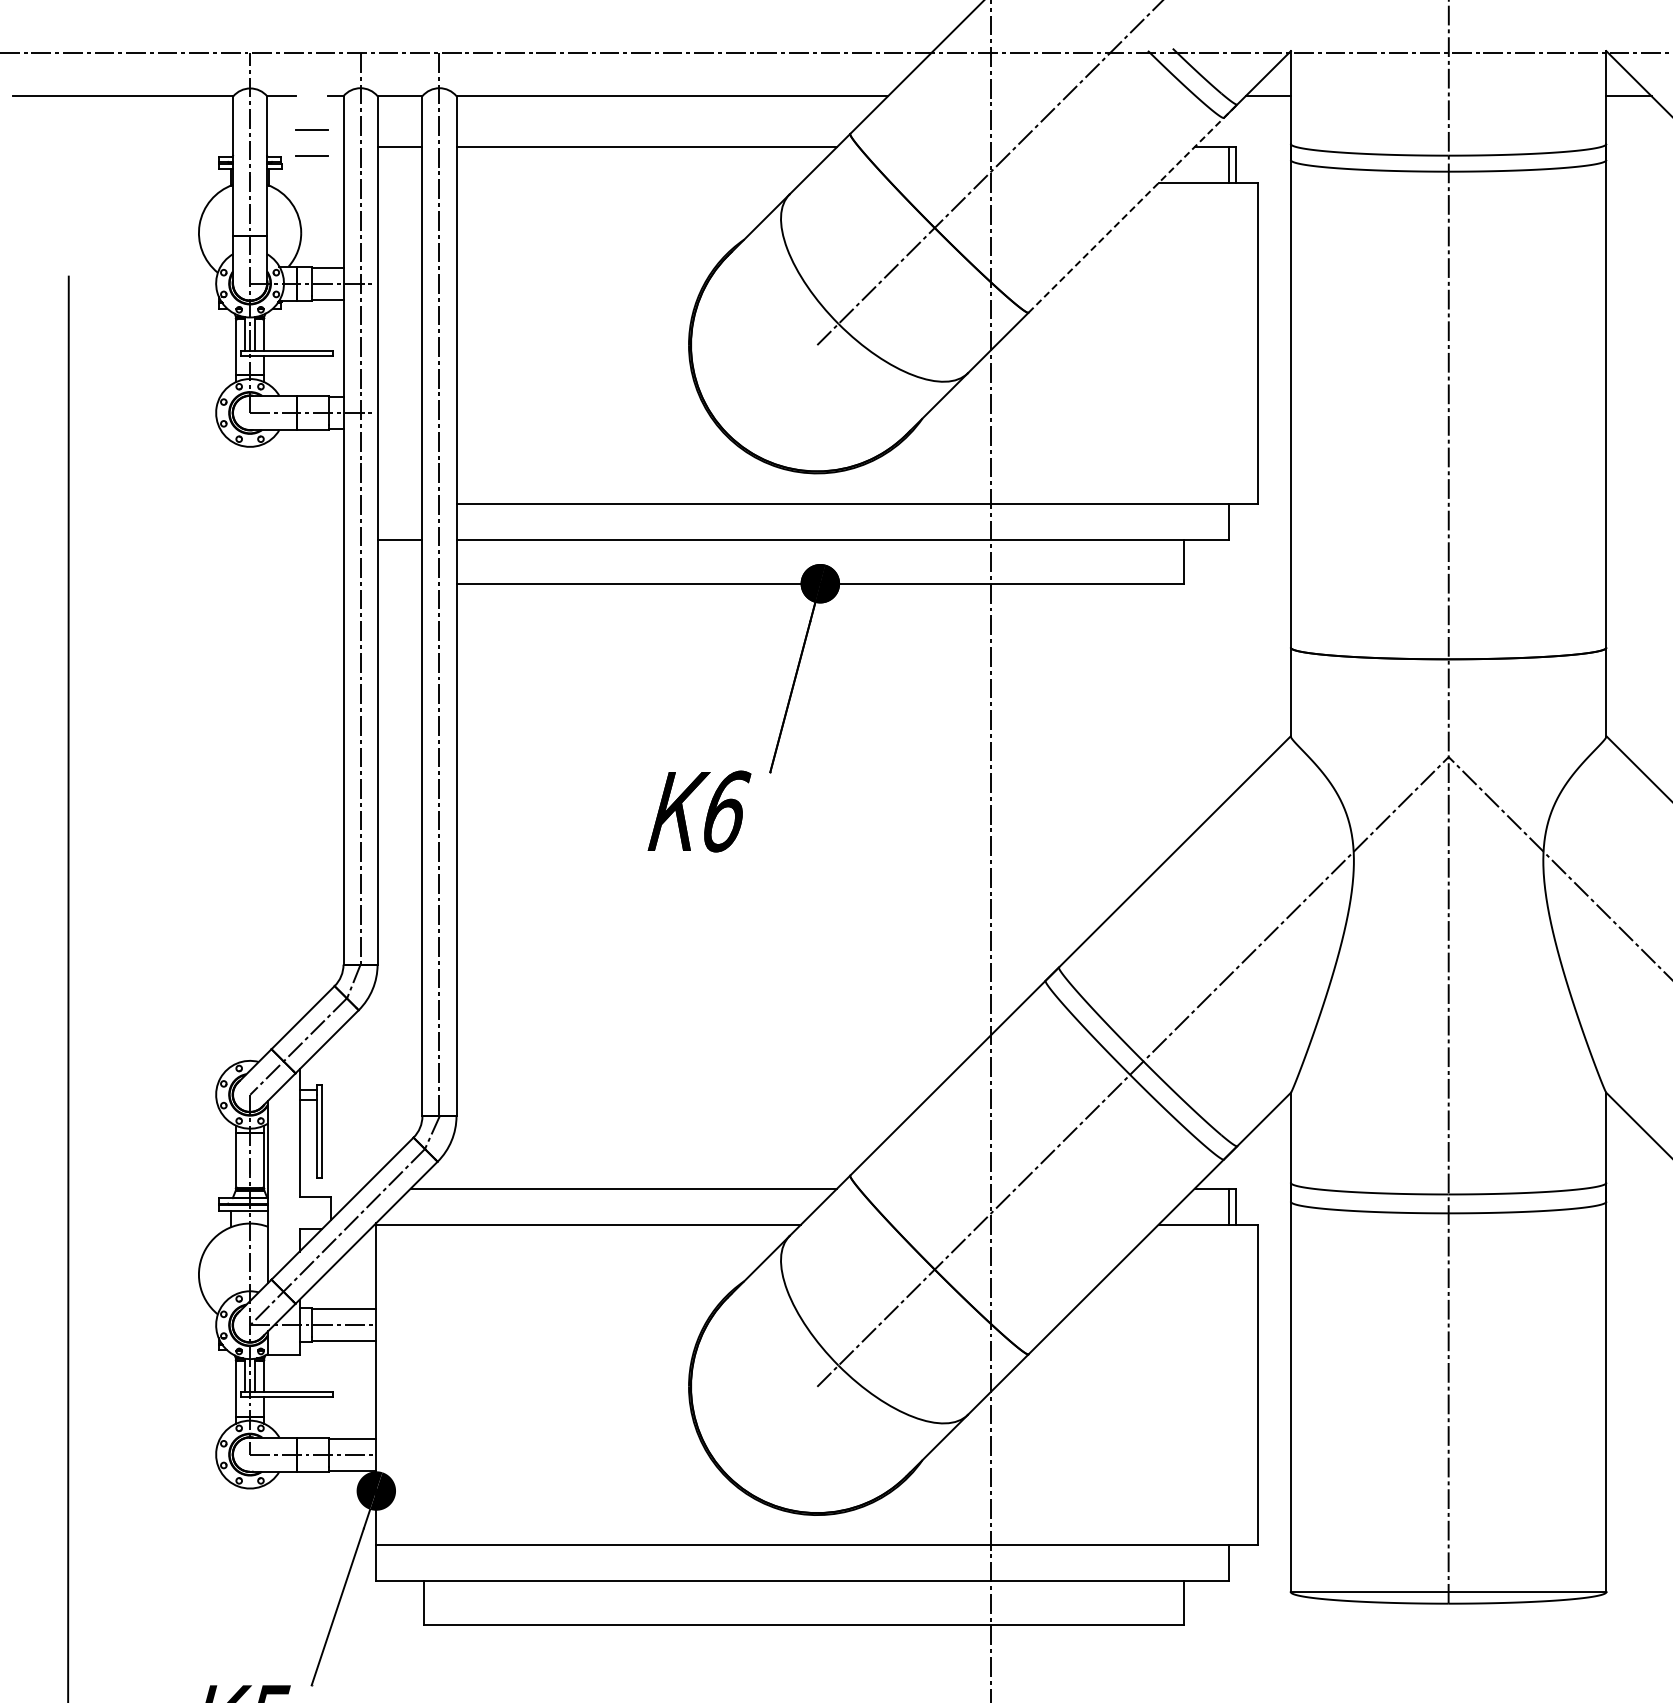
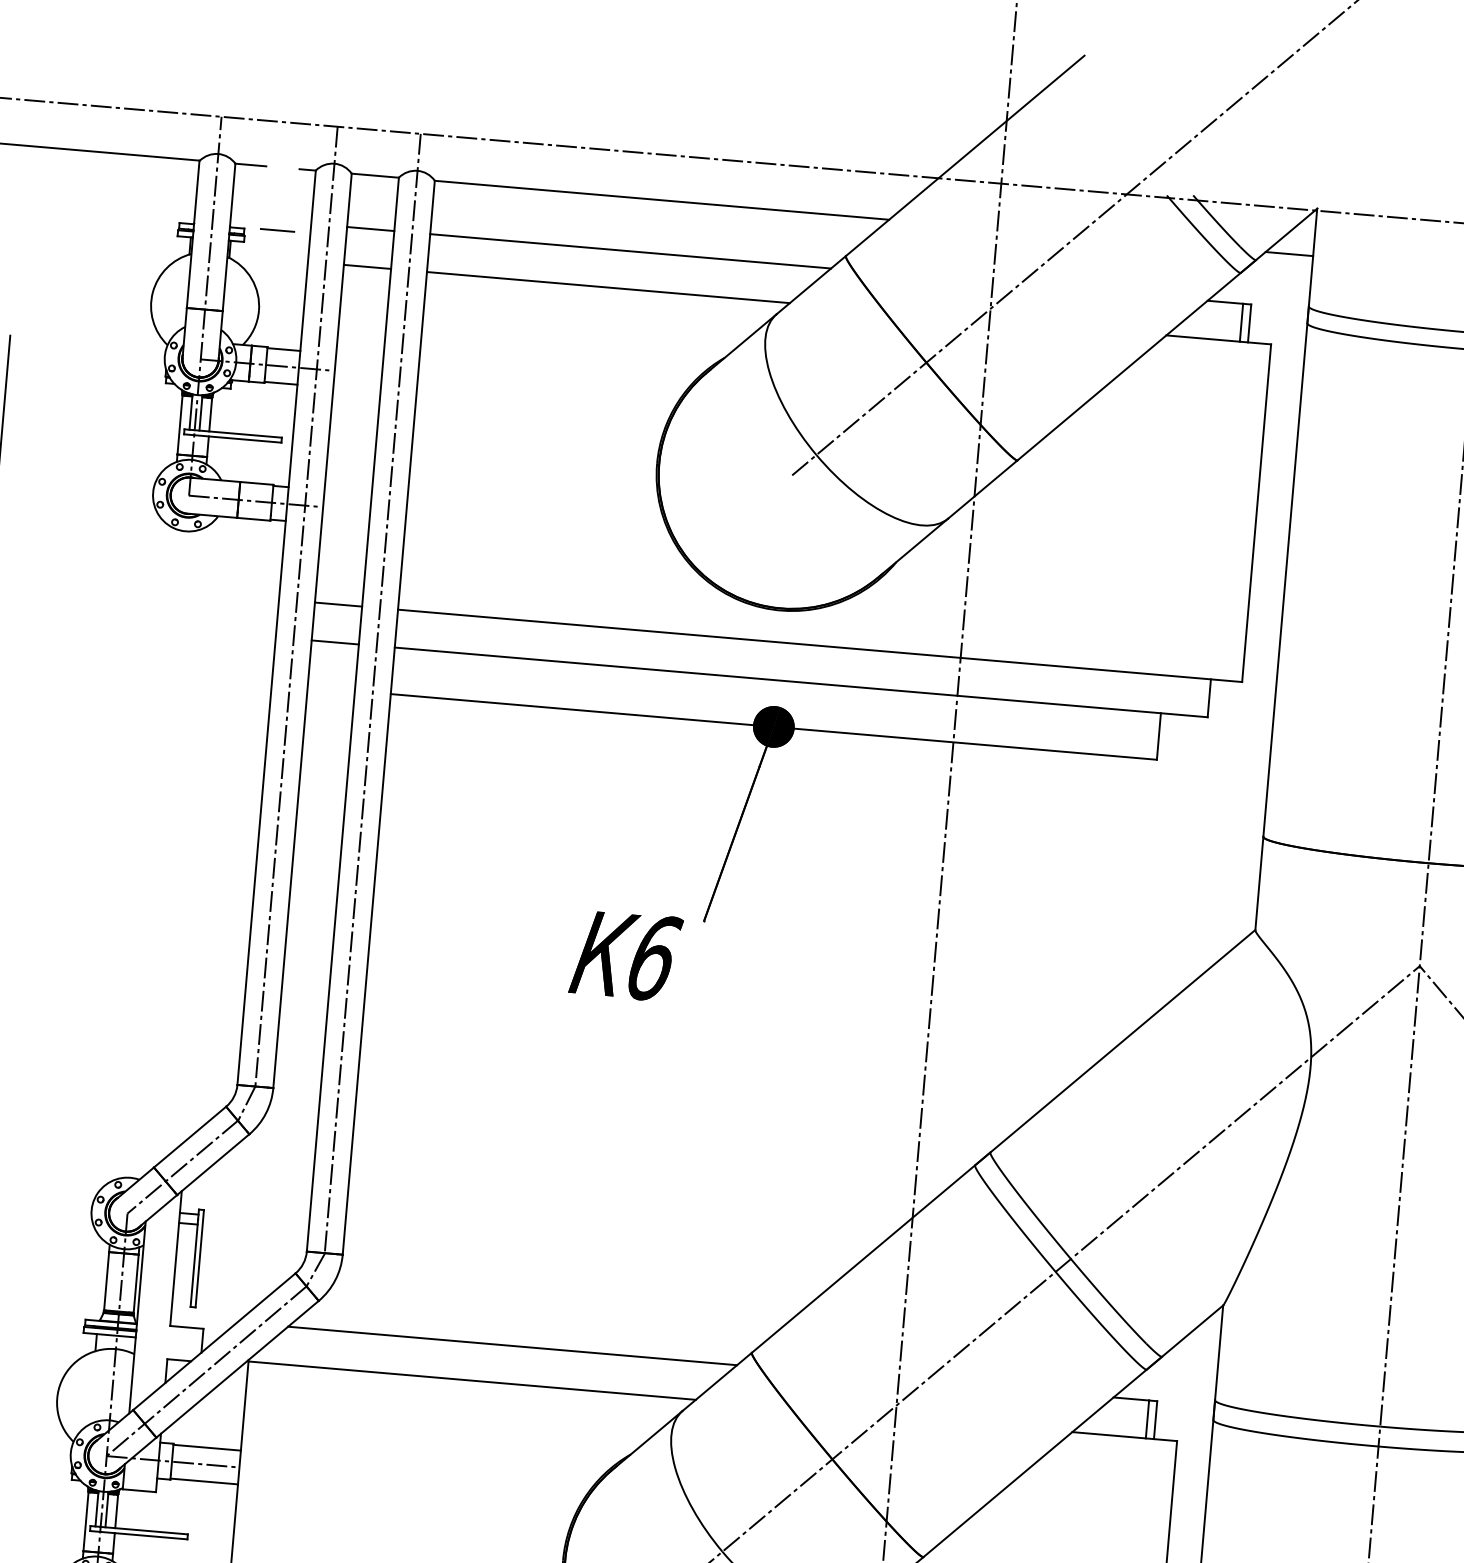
line: (311, 129) -> (279, 202), removed
line: (399, 182) -> (366, 266), added
line: (628, 182) -> (608, 287), added
line: (1133, 208) -> (1137, 360), dashed -> solid
line: (399, 503) -> (338, 604), added

